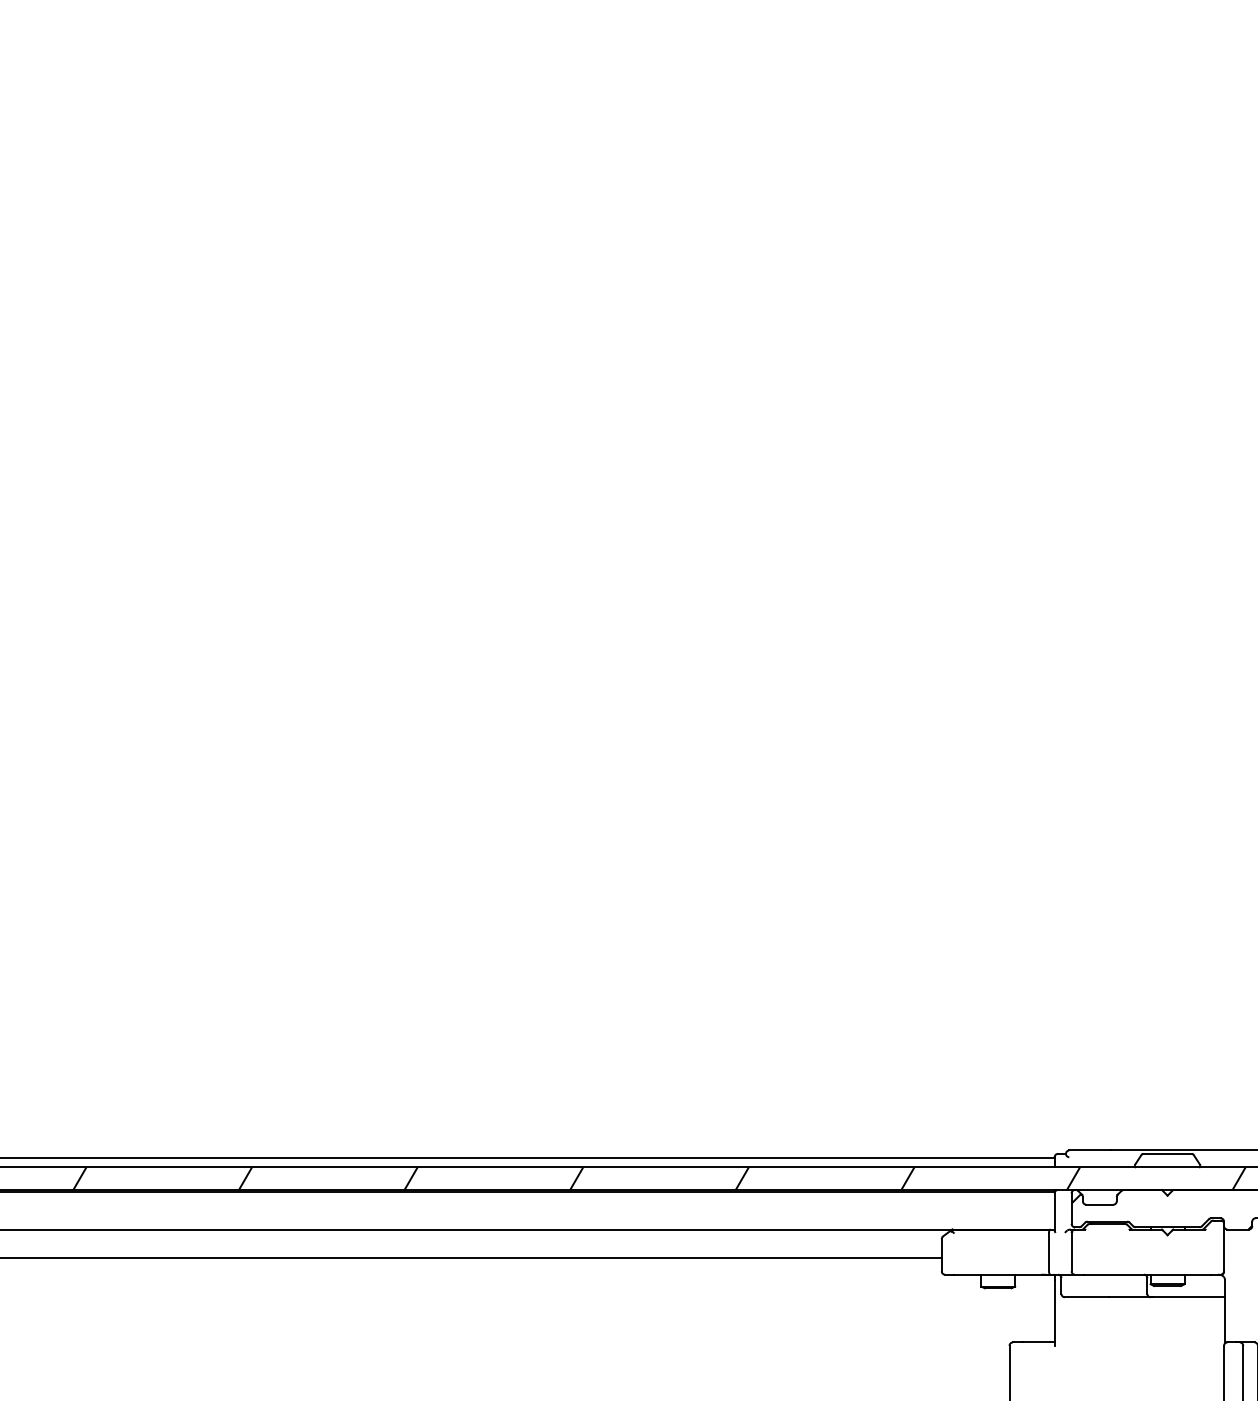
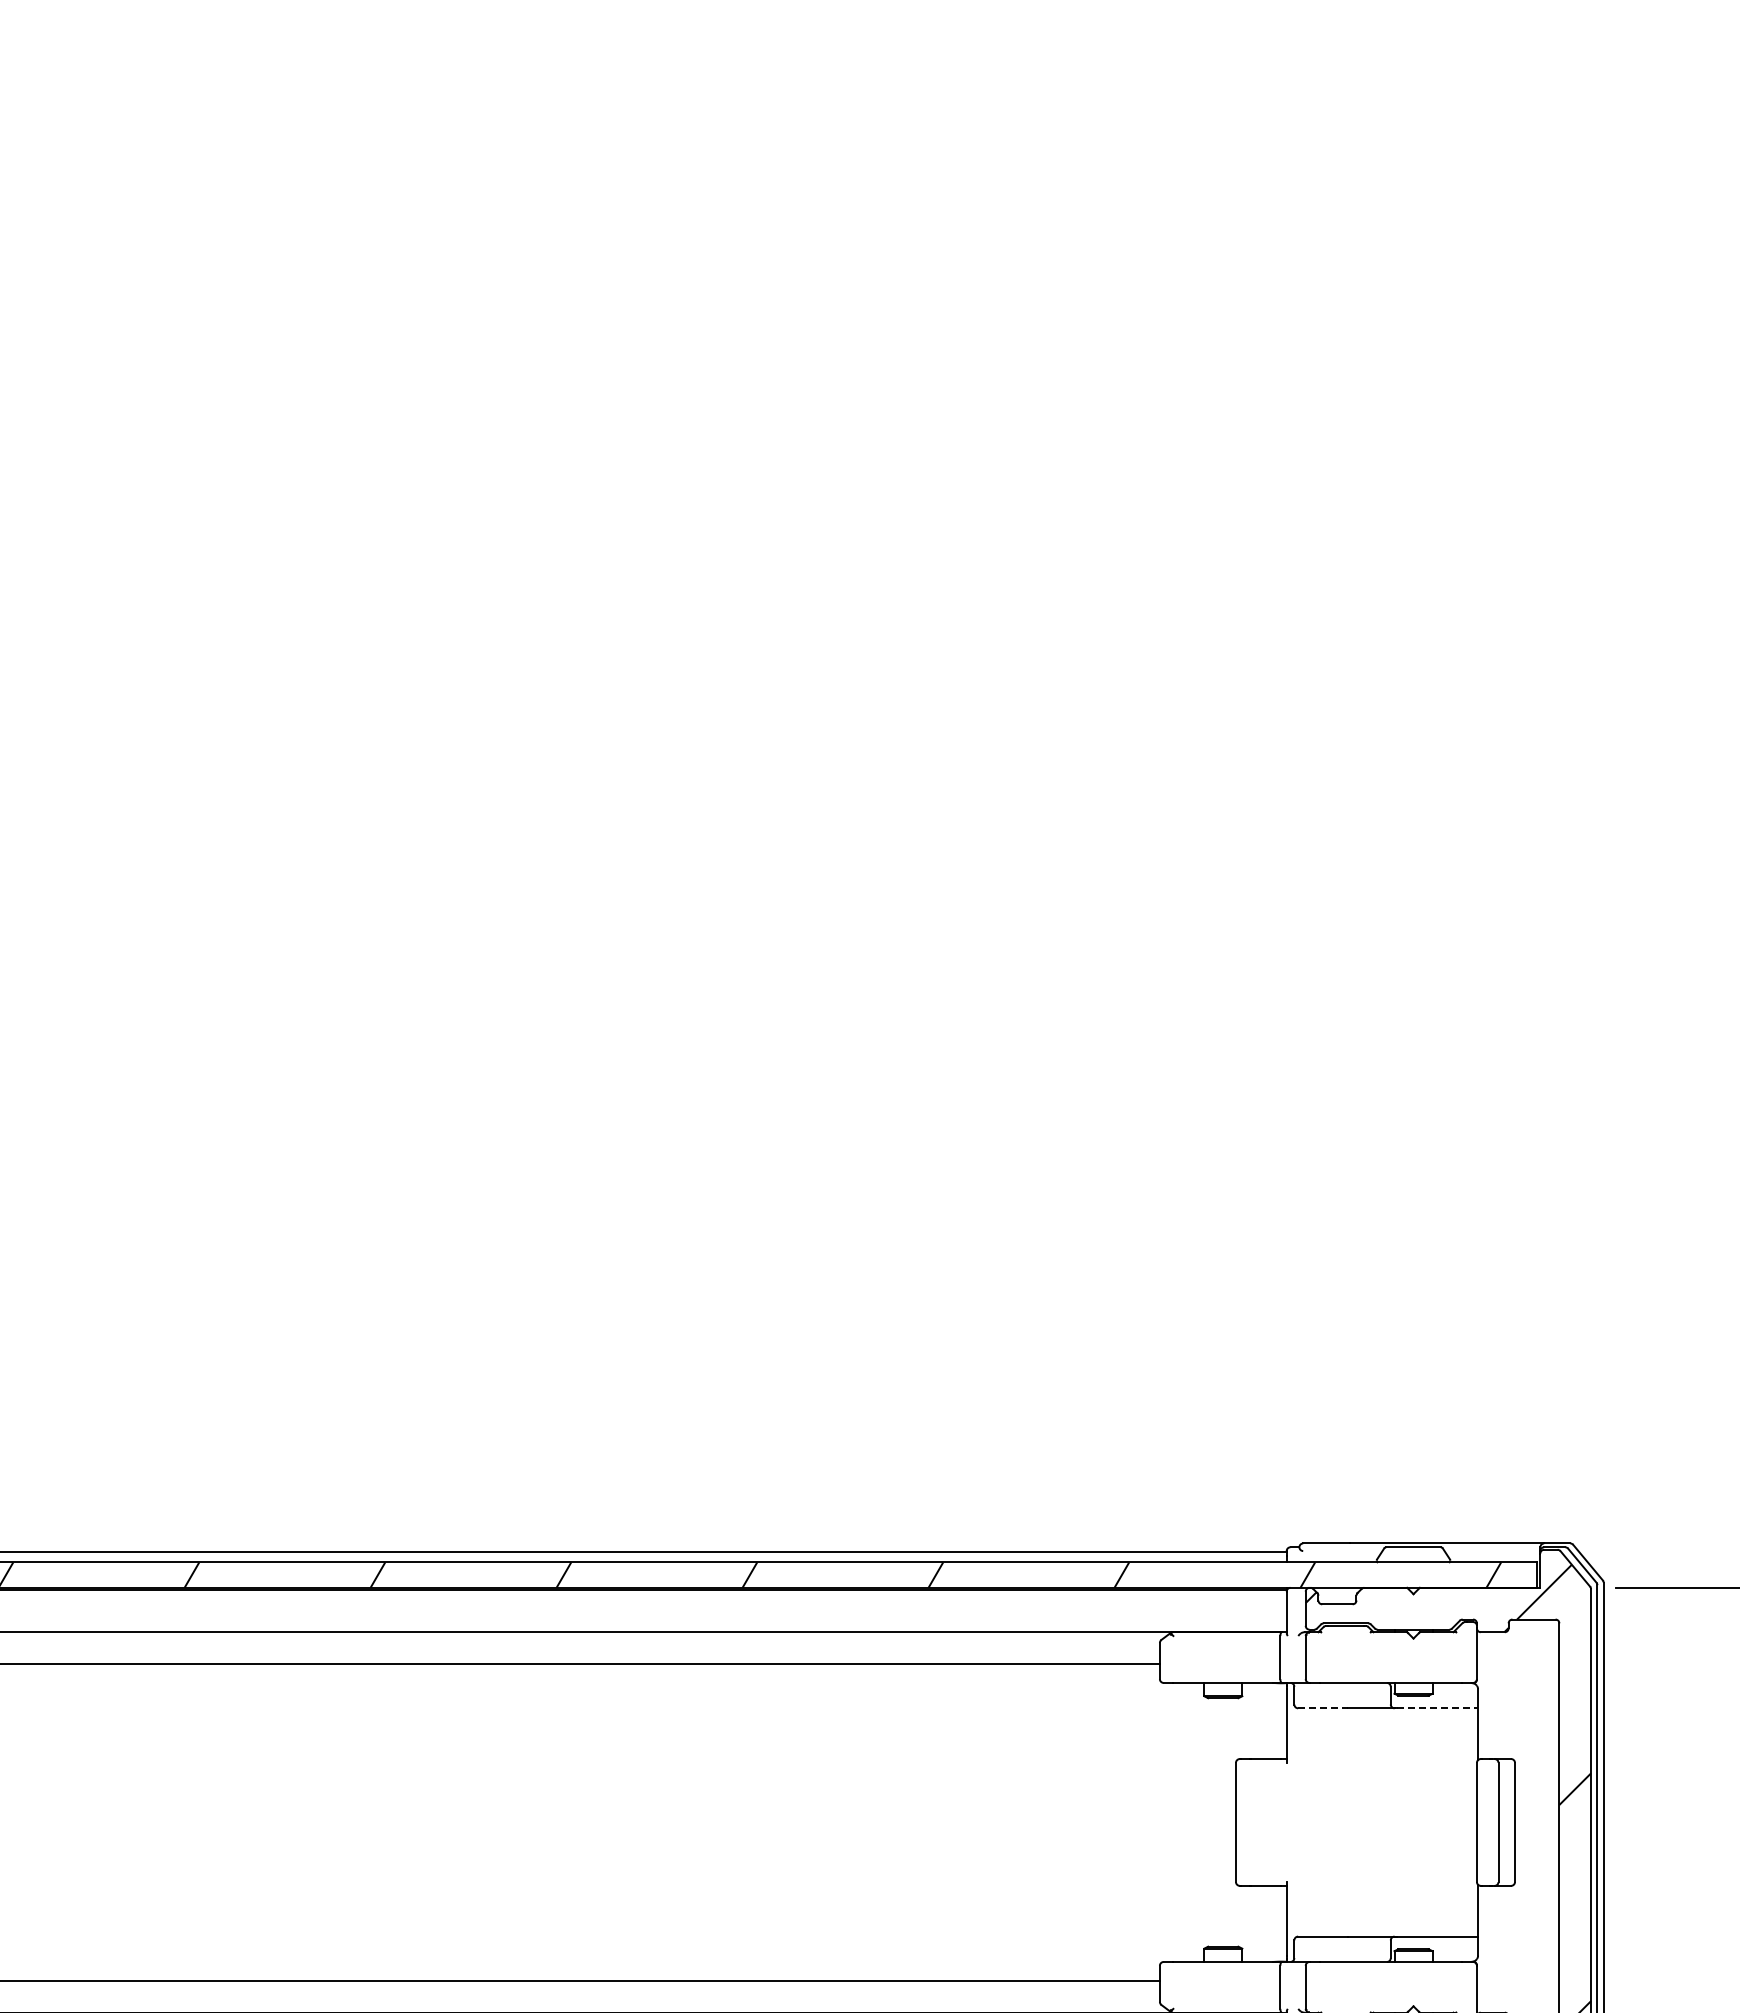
line: (1087, 1297) -> (1323, 1708), solid -> dashed
line: (1188, 1297) -> (1437, 1708), solid -> dashed

